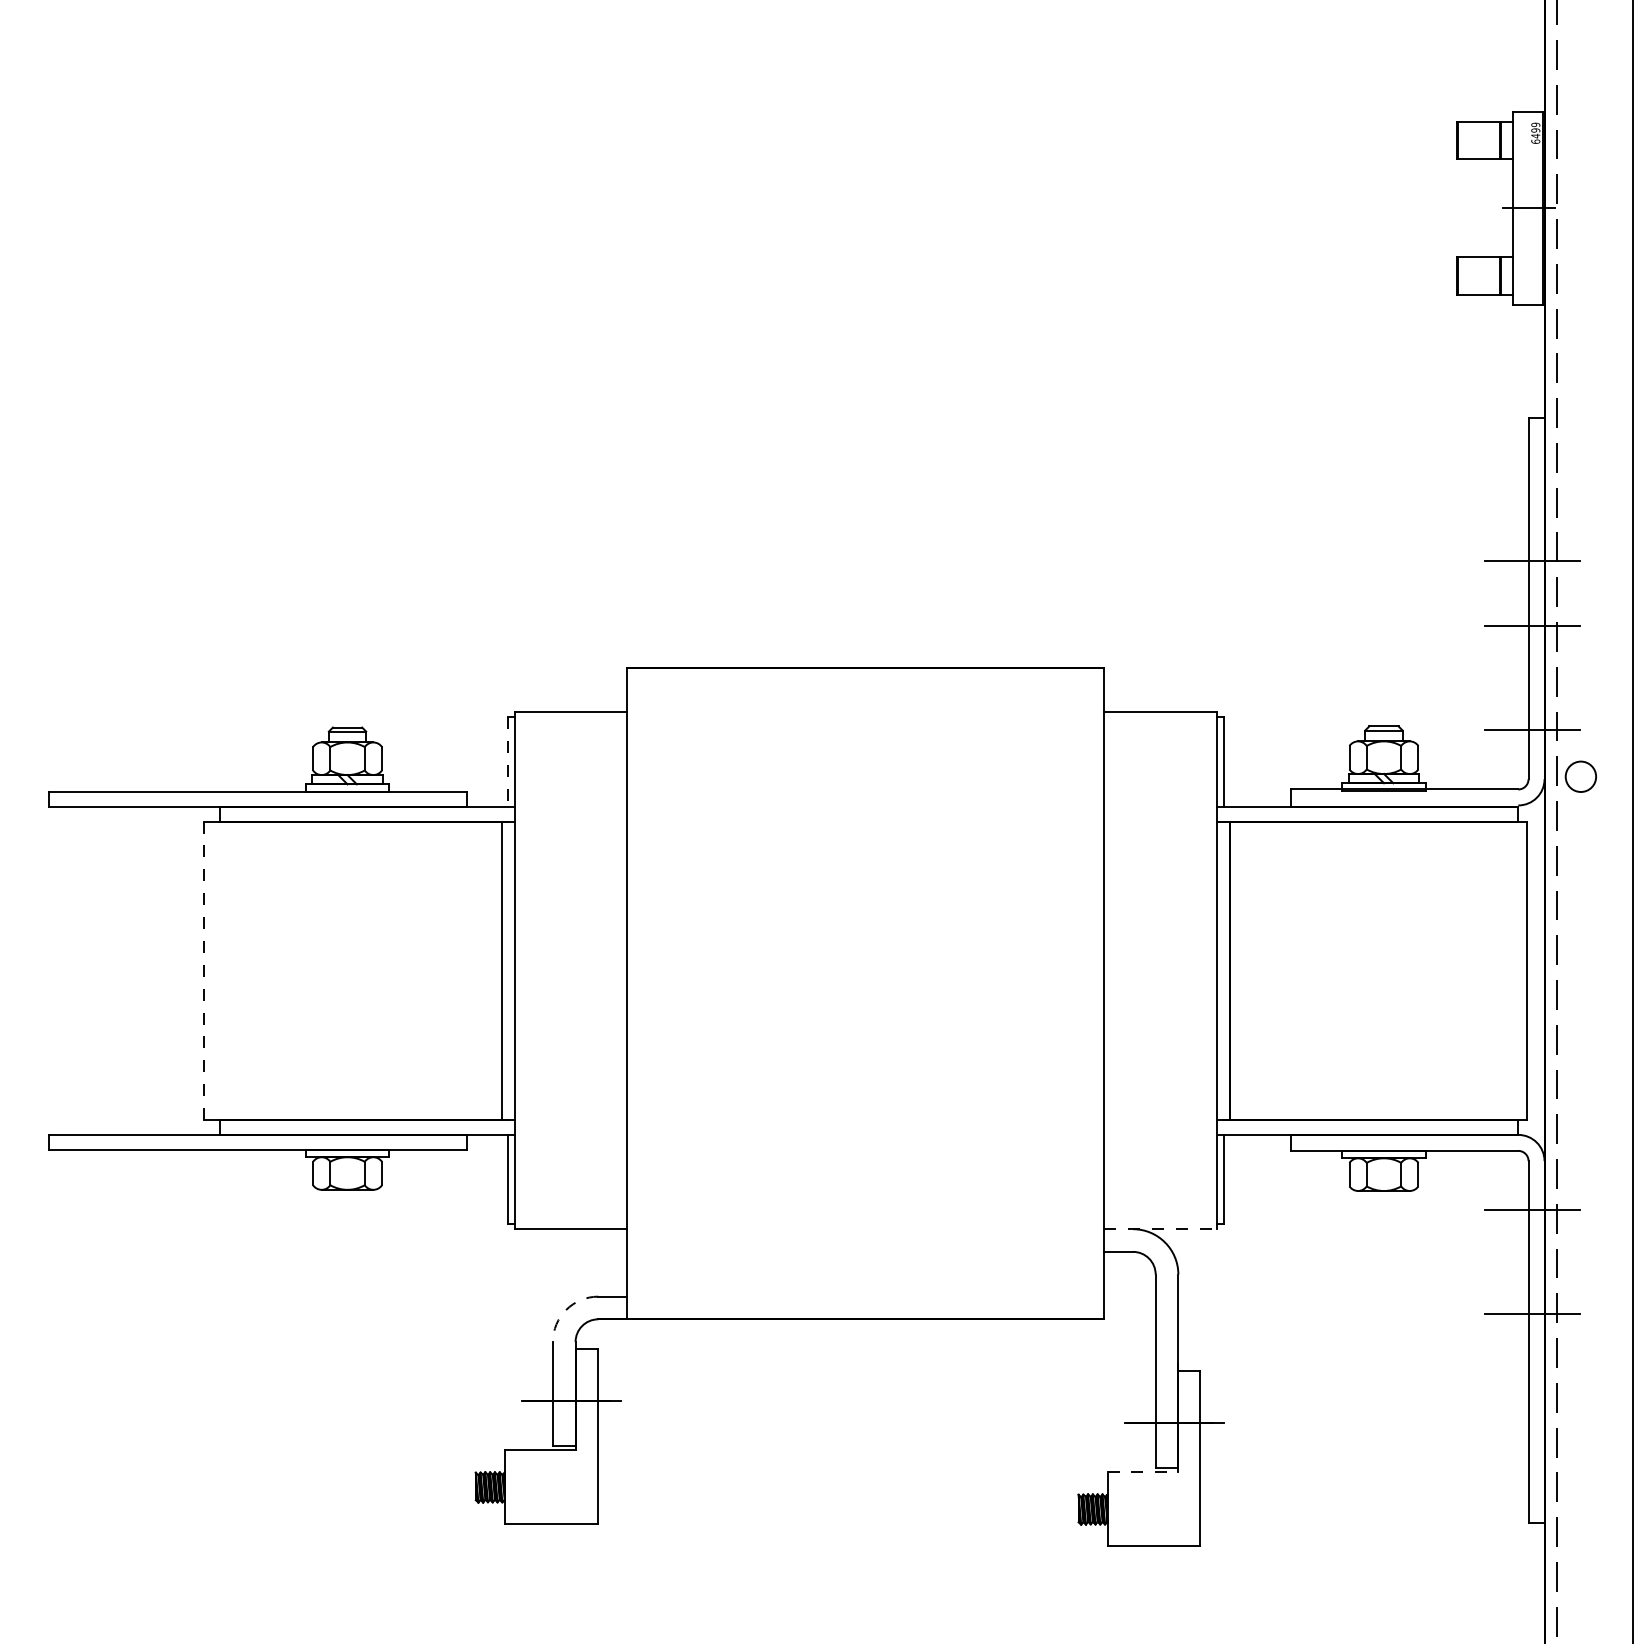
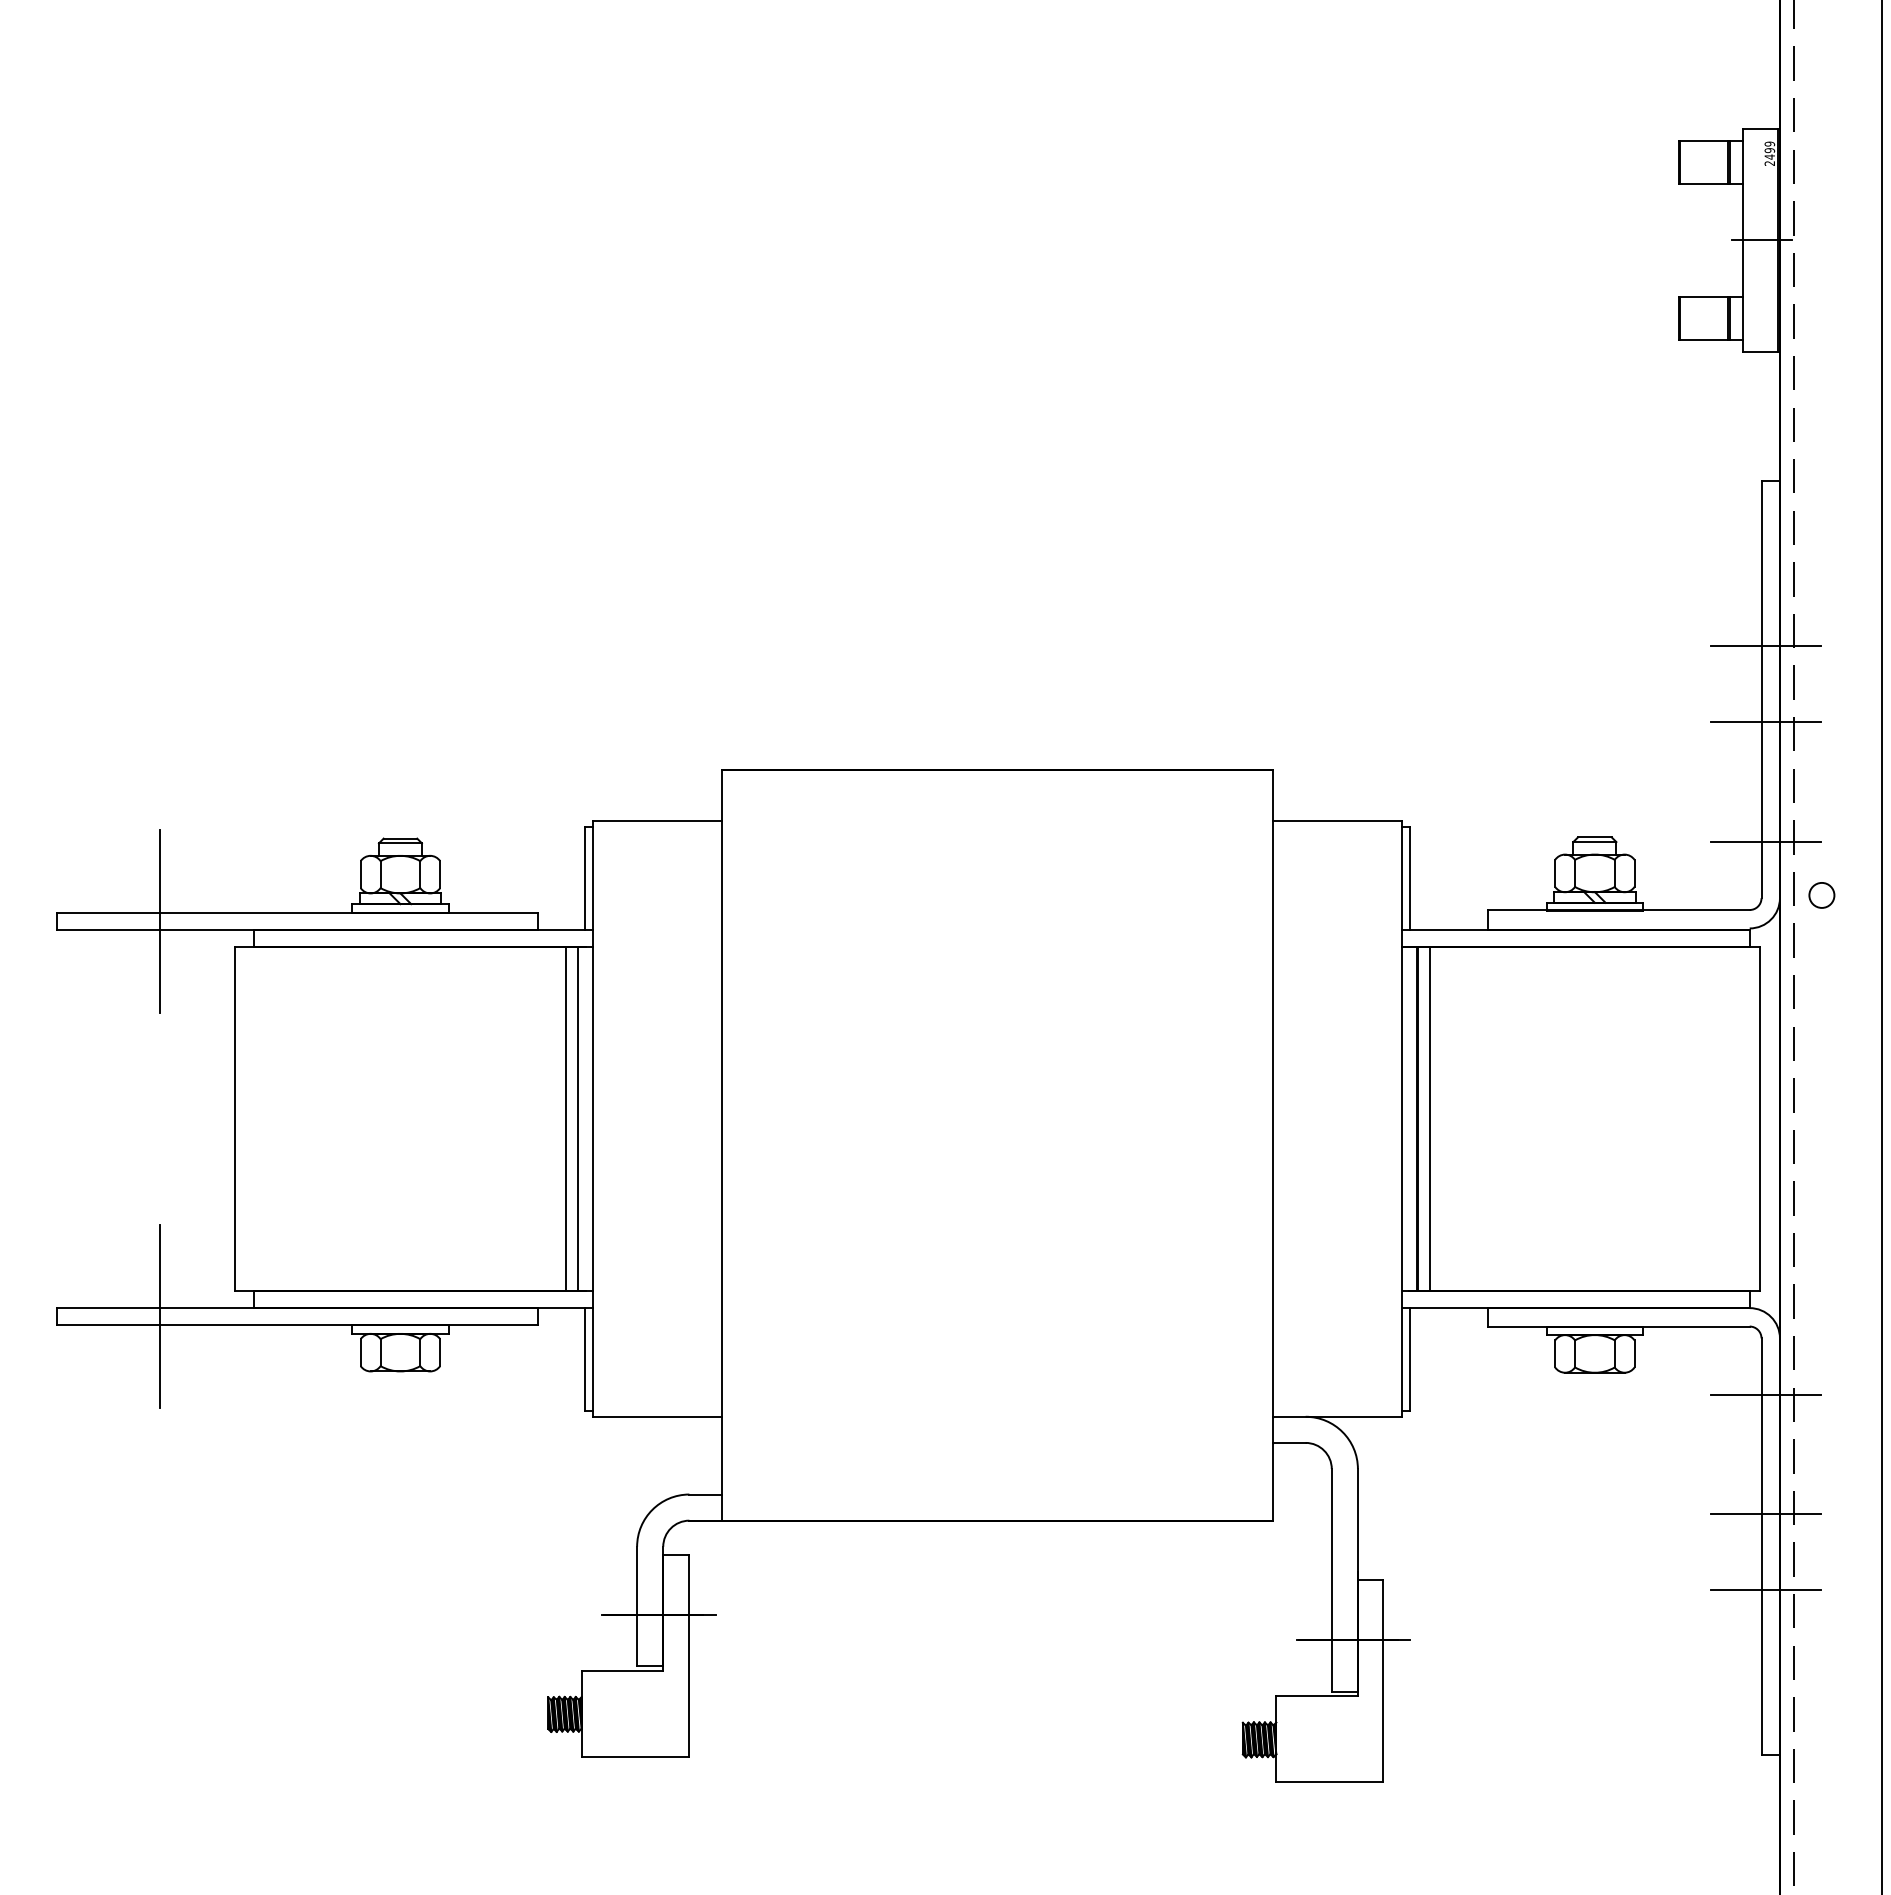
text: (1535, 141) -> (1769, 163), 6499 -> 2499
line: (507, 762) -> (584, 878), dashed -> solid
circle: (1580, 776) -> (1821, 895), size x0.71
line: (138, 799) -> (159, 921), added
line: (490, 970) -> (565, 1118), added
line: (1240, 970) -> (1429, 1118), added
line: (204, 971) -> (235, 1119), dashed -> solid
line: (138, 1142) -> (159, 1316), added
line: (1160, 1228) -> (1337, 1416), dashed -> solid
arc: (566, 1309) -> (652, 1509), dashed -> solid
line: (1532, 1379) -> (1765, 1590), added
line: (1143, 1471) -> (1317, 1696), dashed -> solid

